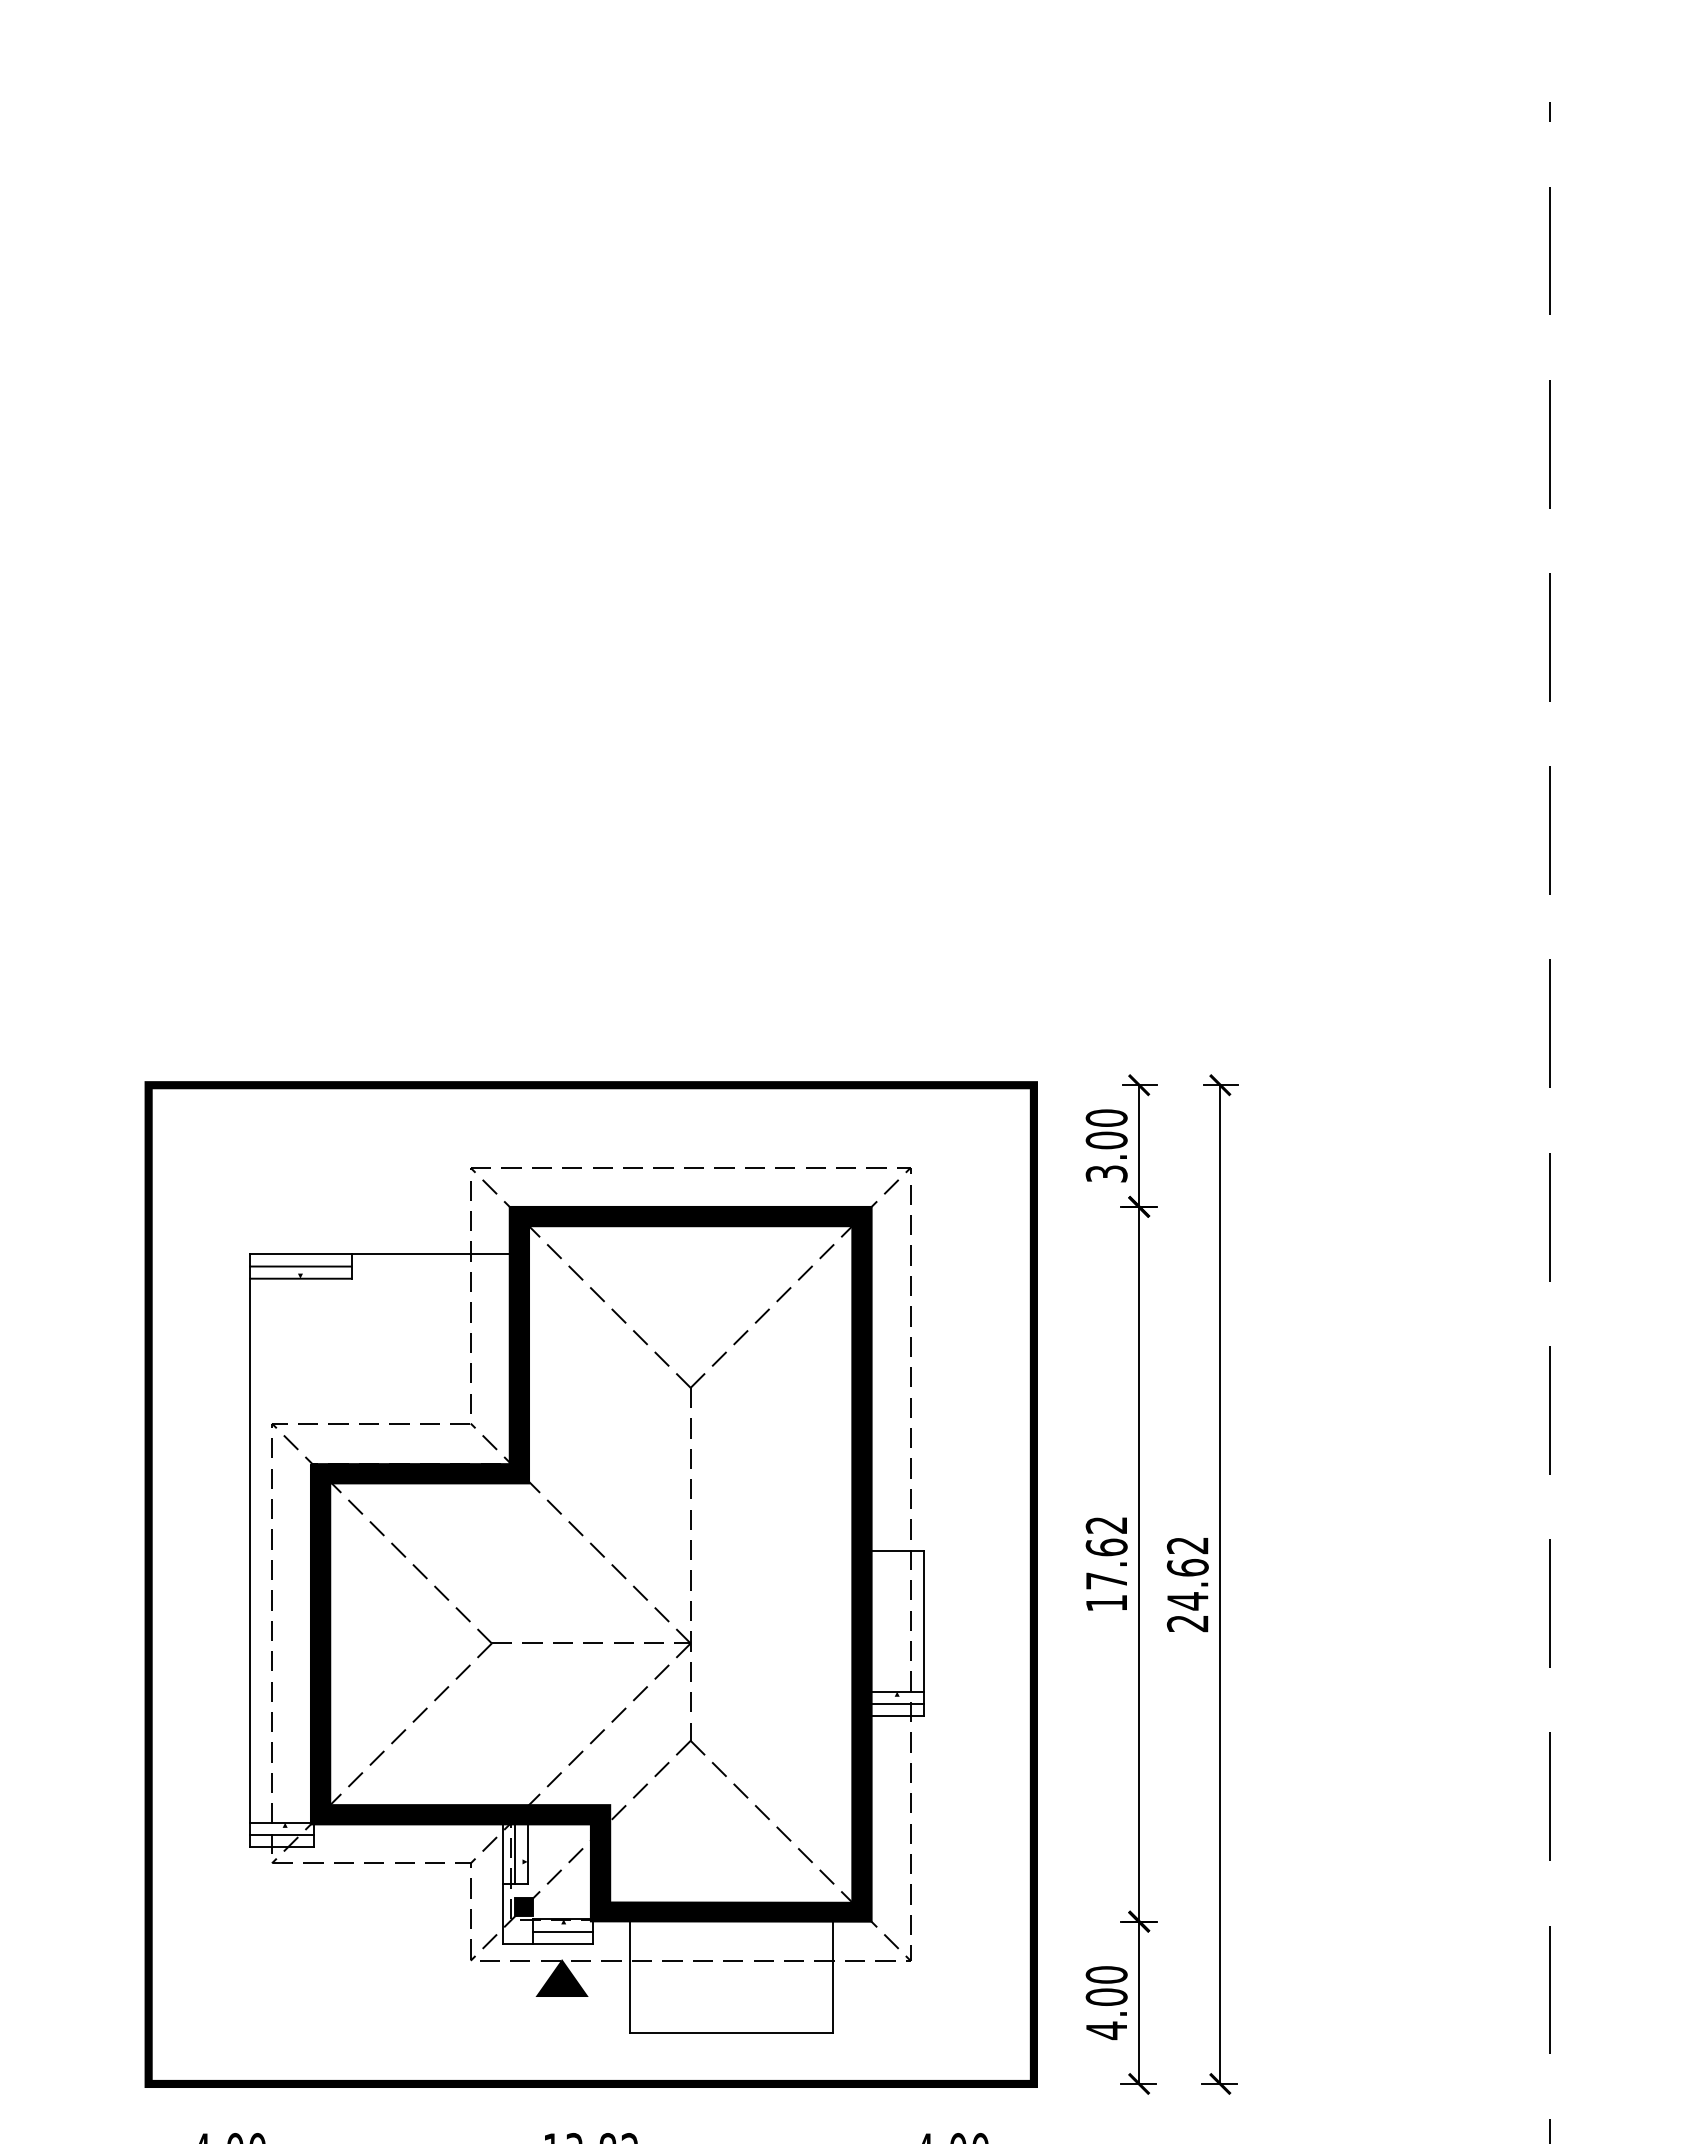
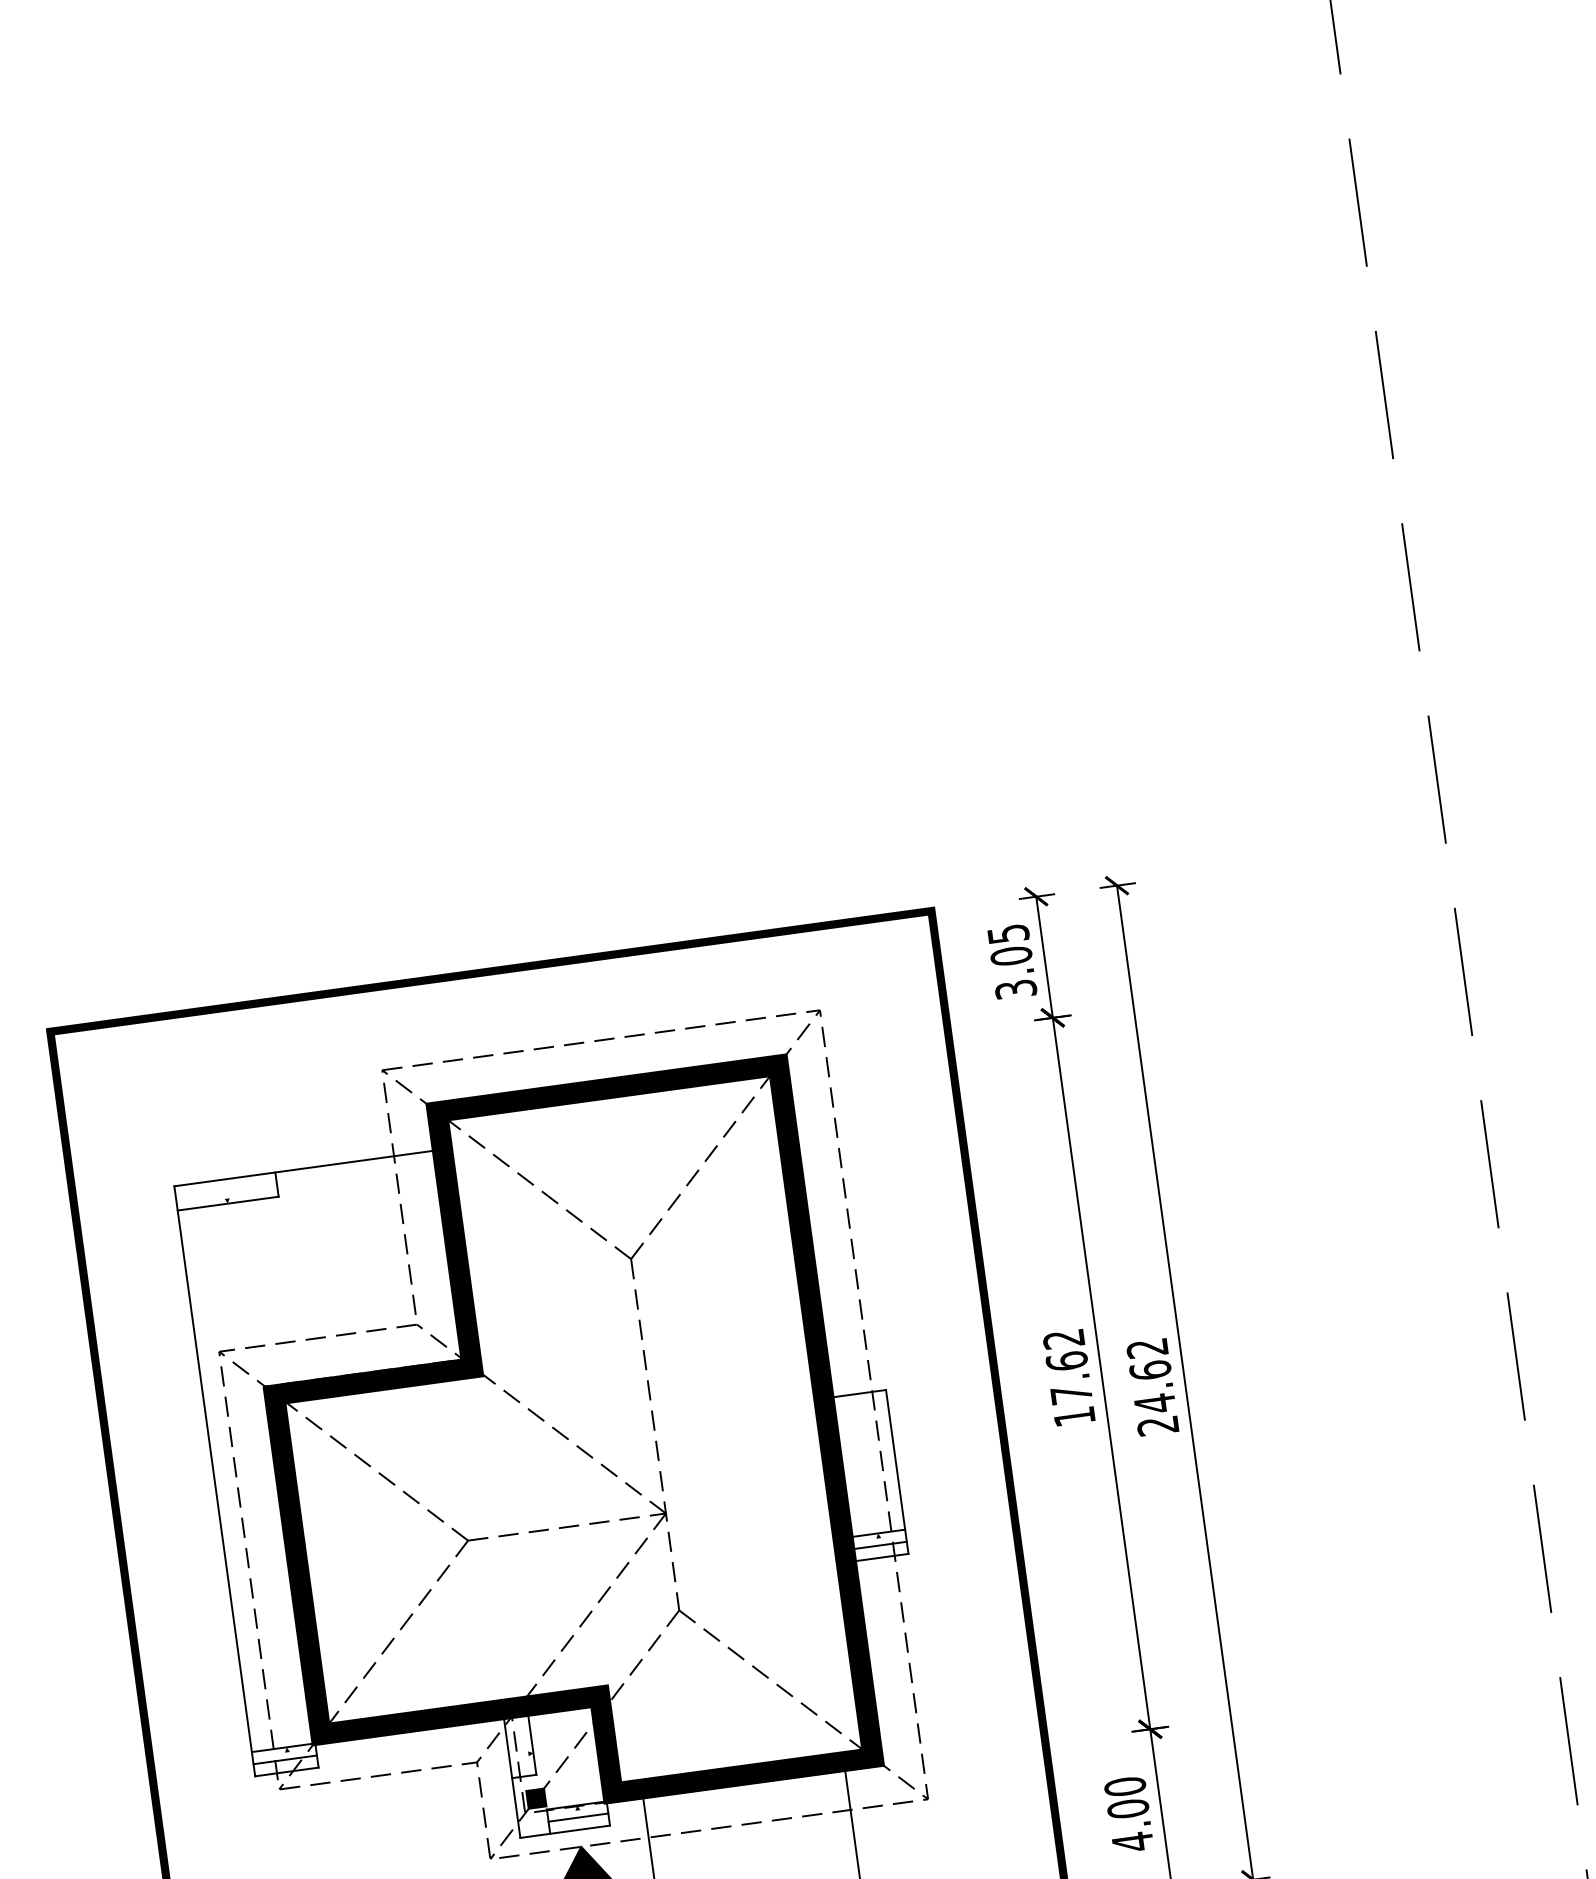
text: (1106, 1117) -> (1008, 933), 3.00 -> 3.05
line: (300, 1266) -> (226, 1191), removed
line: (515, 1852) -> (520, 1745), removed

